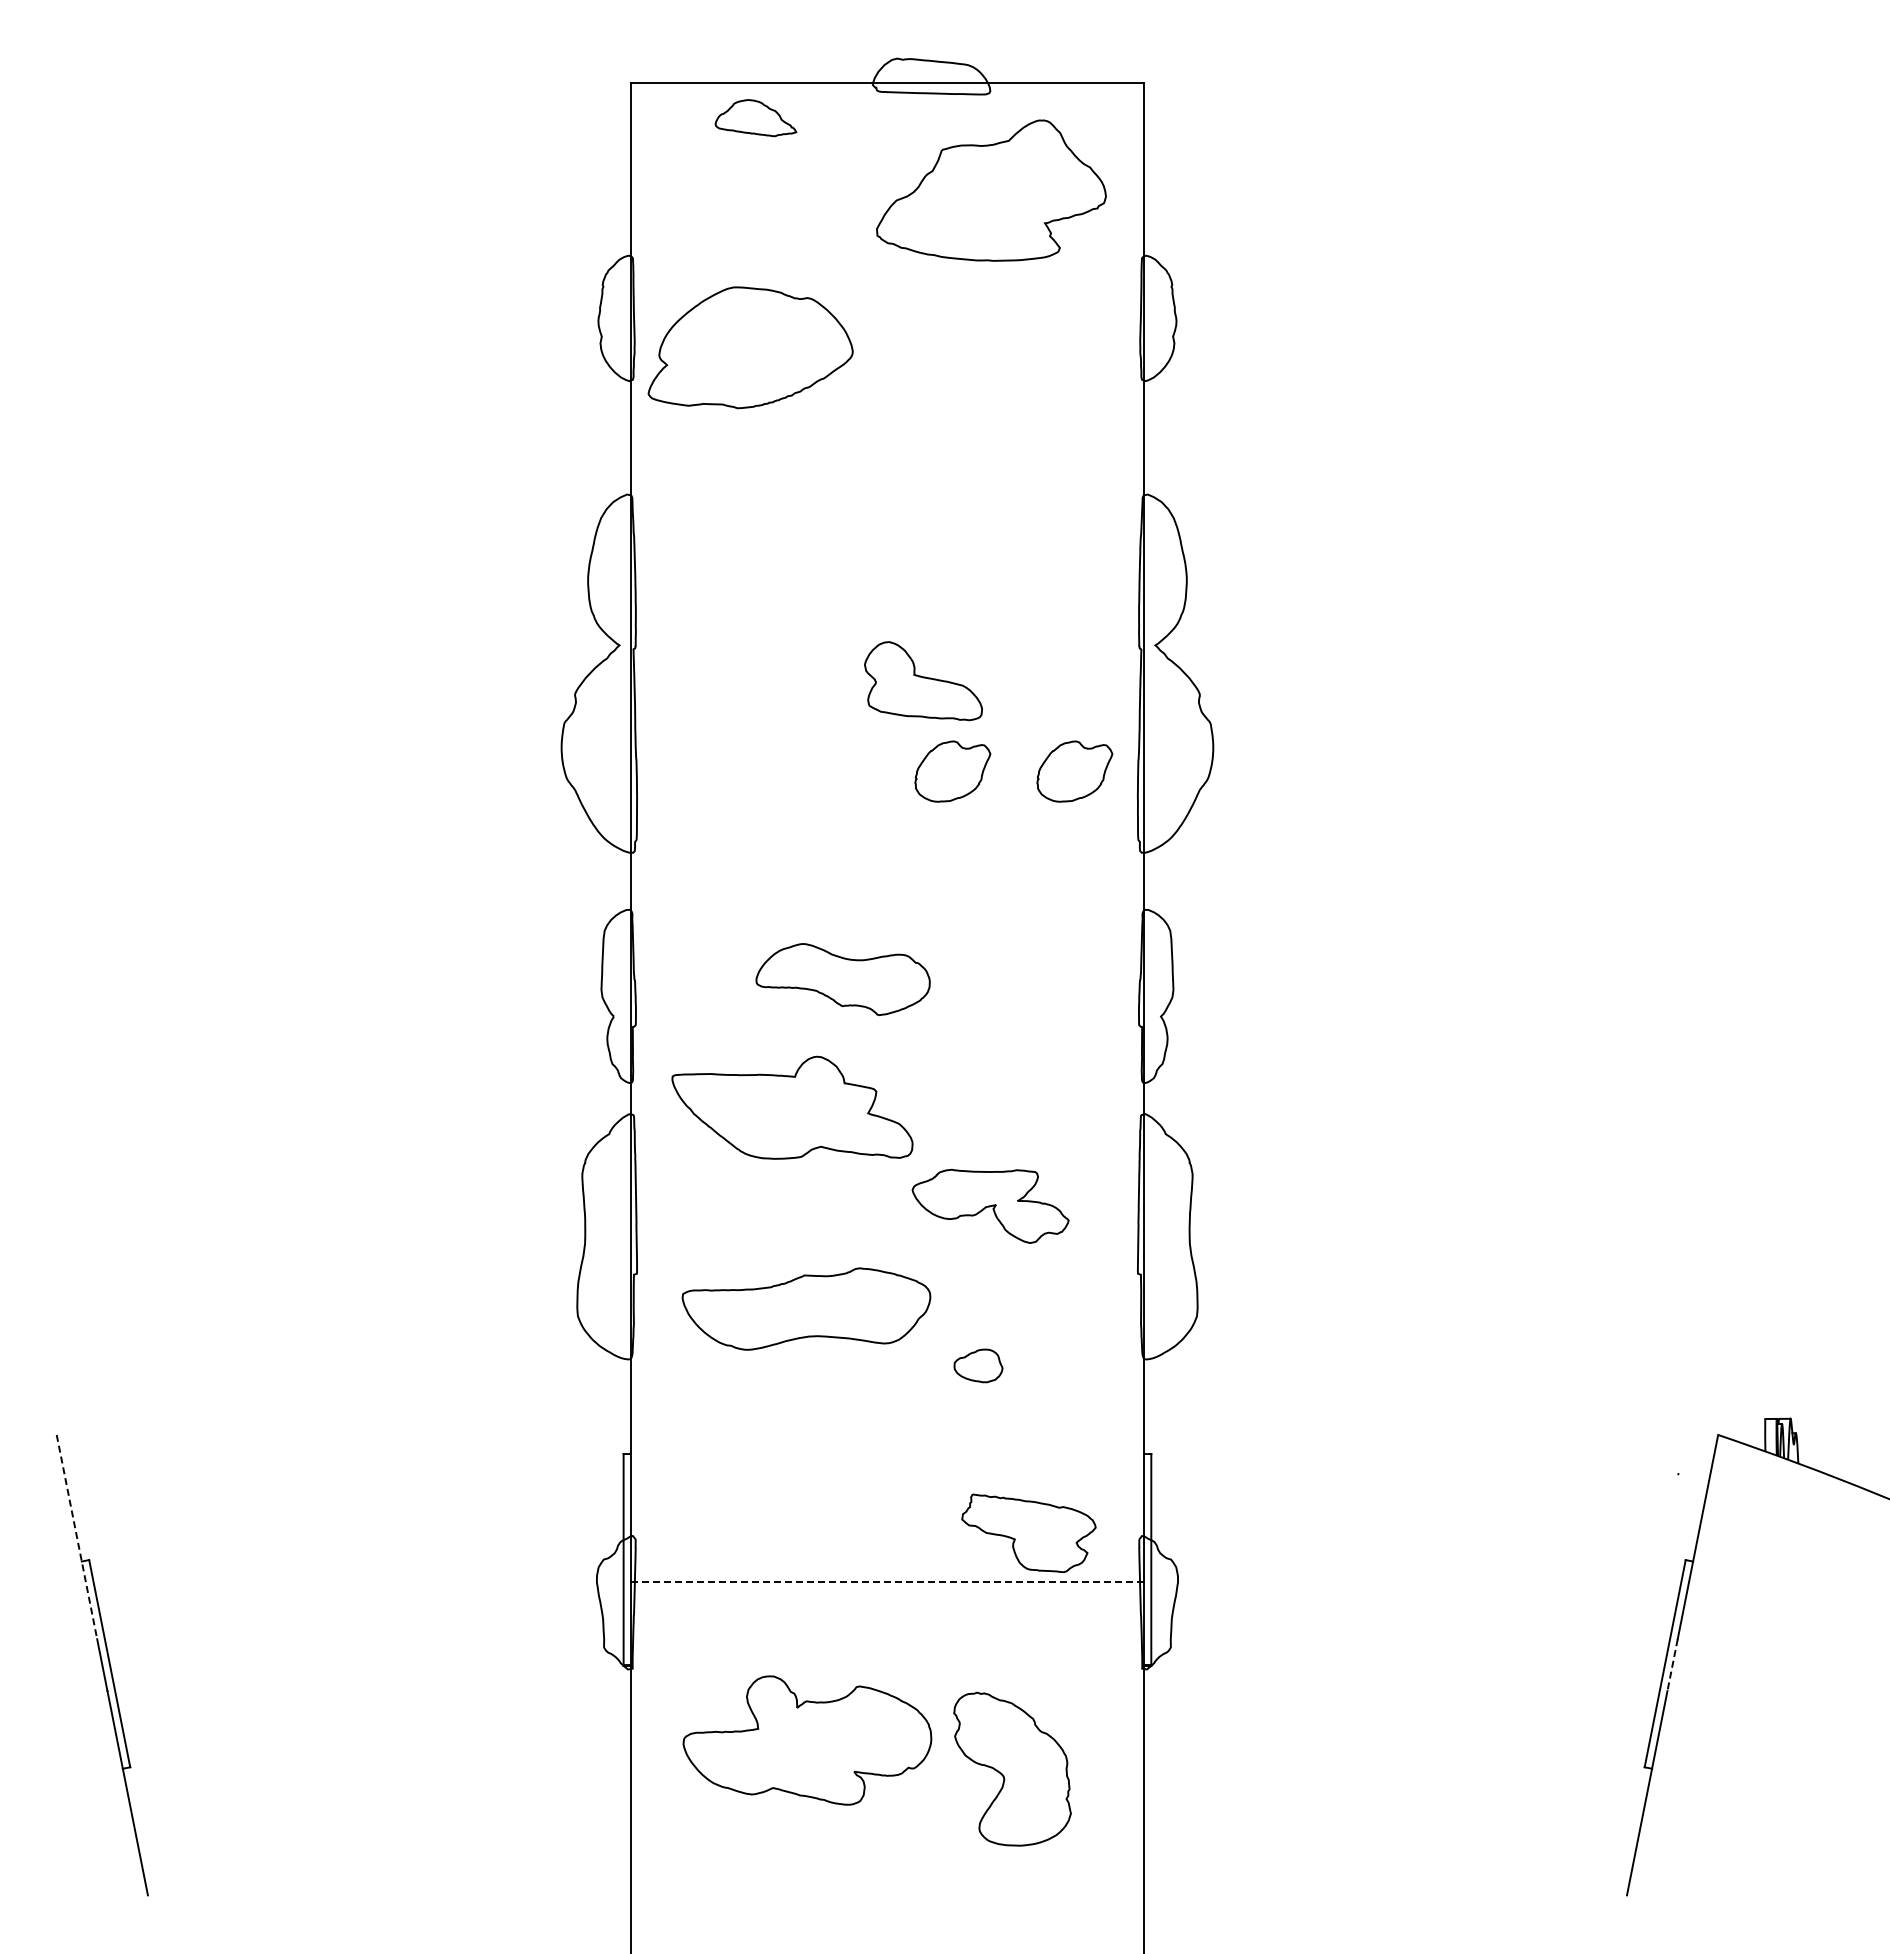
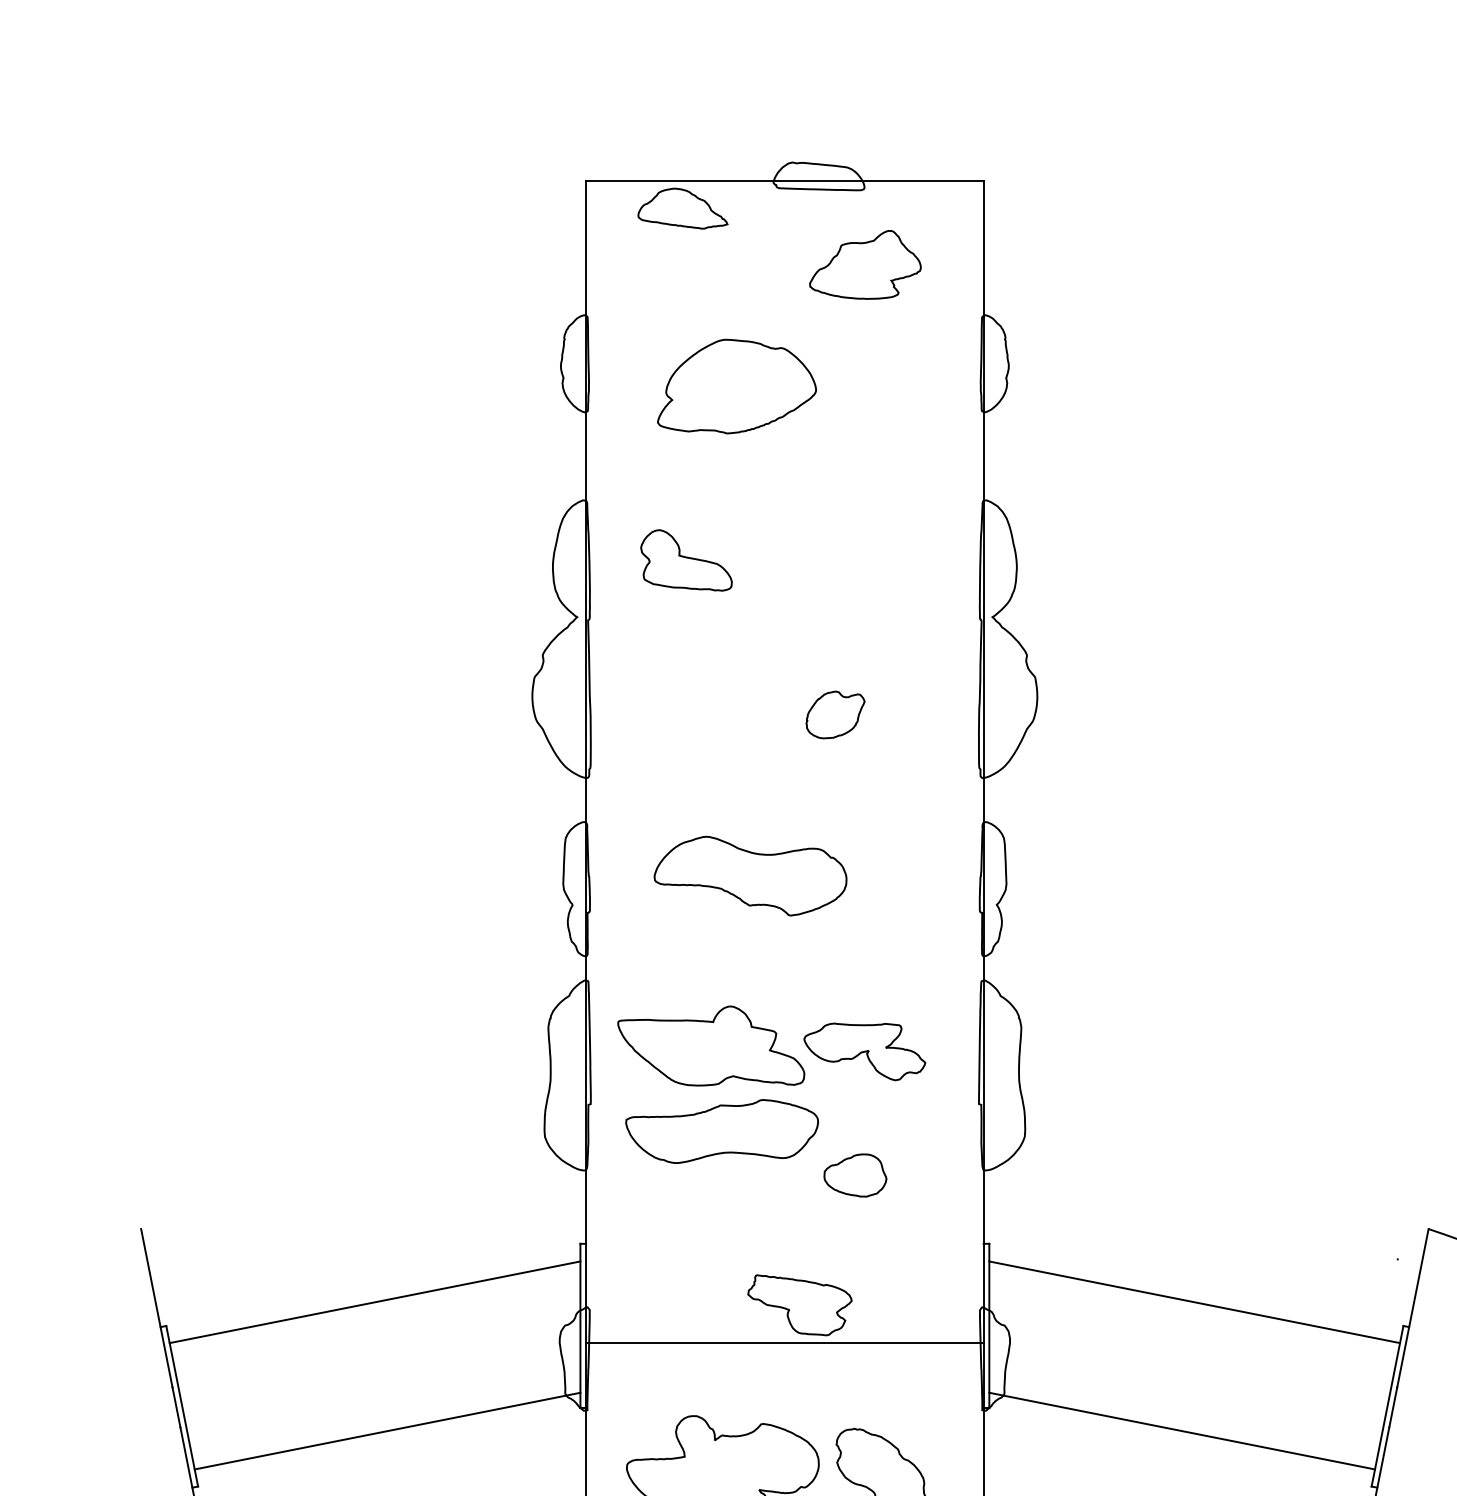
part: (755, 117) -> (682, 208), size x1.43
part: (991, 190) -> (865, 264), size x0.62
part: (750, 347) -> (736, 386), moved
part: (923, 681) -> (686, 560), moved
part: (1074, 771) -> (929, 714), removed
part: (842, 979) -> (750, 876), size x1.43
part: (792, 1107) -> (711, 1045), moved
part: (978, 1365) -> (855, 1175), size x1.67
line: (358, 1529) -> (374, 1302), added
line: (1416, 1529) -> (1194, 1302), added
part: (1028, 1533) -> (799, 1305), moved
line: (77, 1537) -> (157, 1308), dashed -> solid
line: (887, 1582) -> (784, 1343), dashed -> solid
line: (1672, 1665) -> (1393, 1407), dashed -> solid
line: (374, 1695) -> (387, 1430), added
line: (1400, 1695) -> (1182, 1430), added

